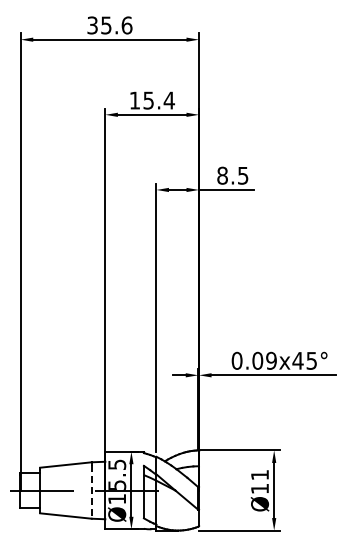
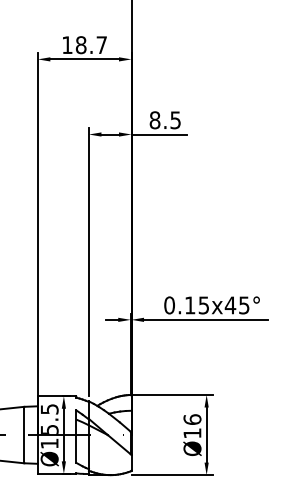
text: (158, 100) -> (90, 45), 15.4 -> 18.7
text: (264, 360) -> (196, 305), 0.09x45° -> 0.15x45°
text: (260, 474) -> (192, 419), Ø11 -> Ø16
line: (91, 491) -> (23, 436), dashed -> solid

